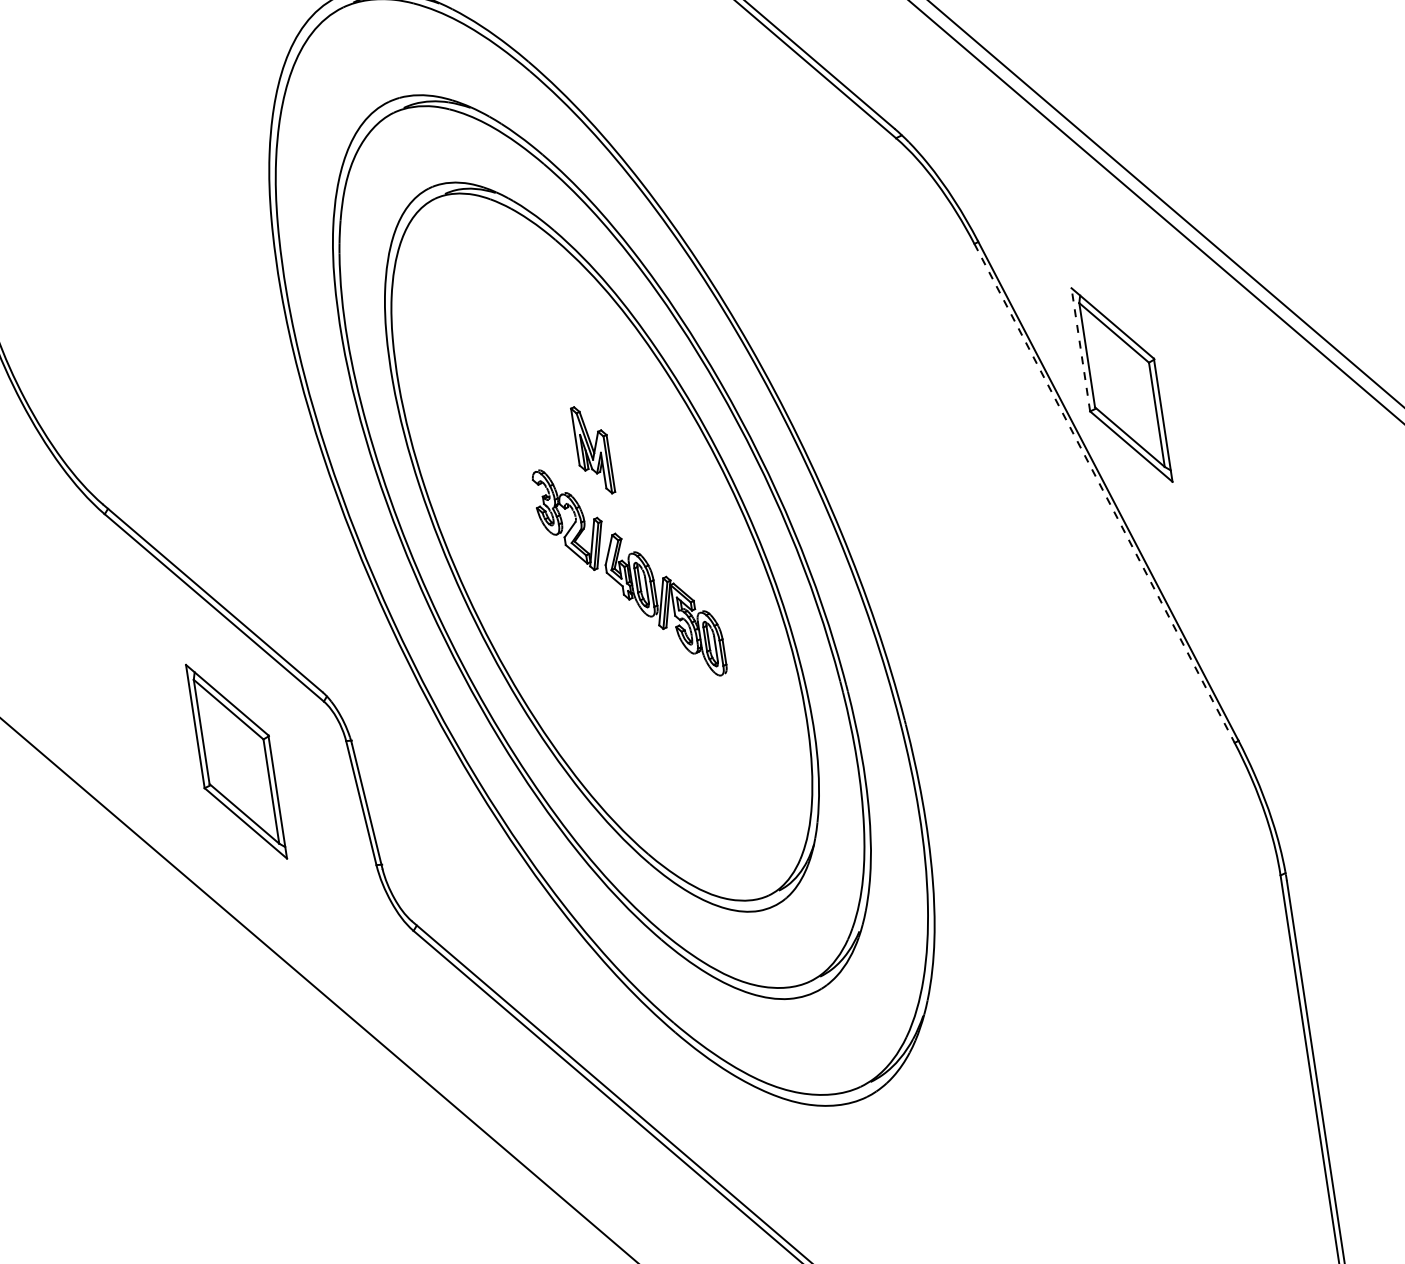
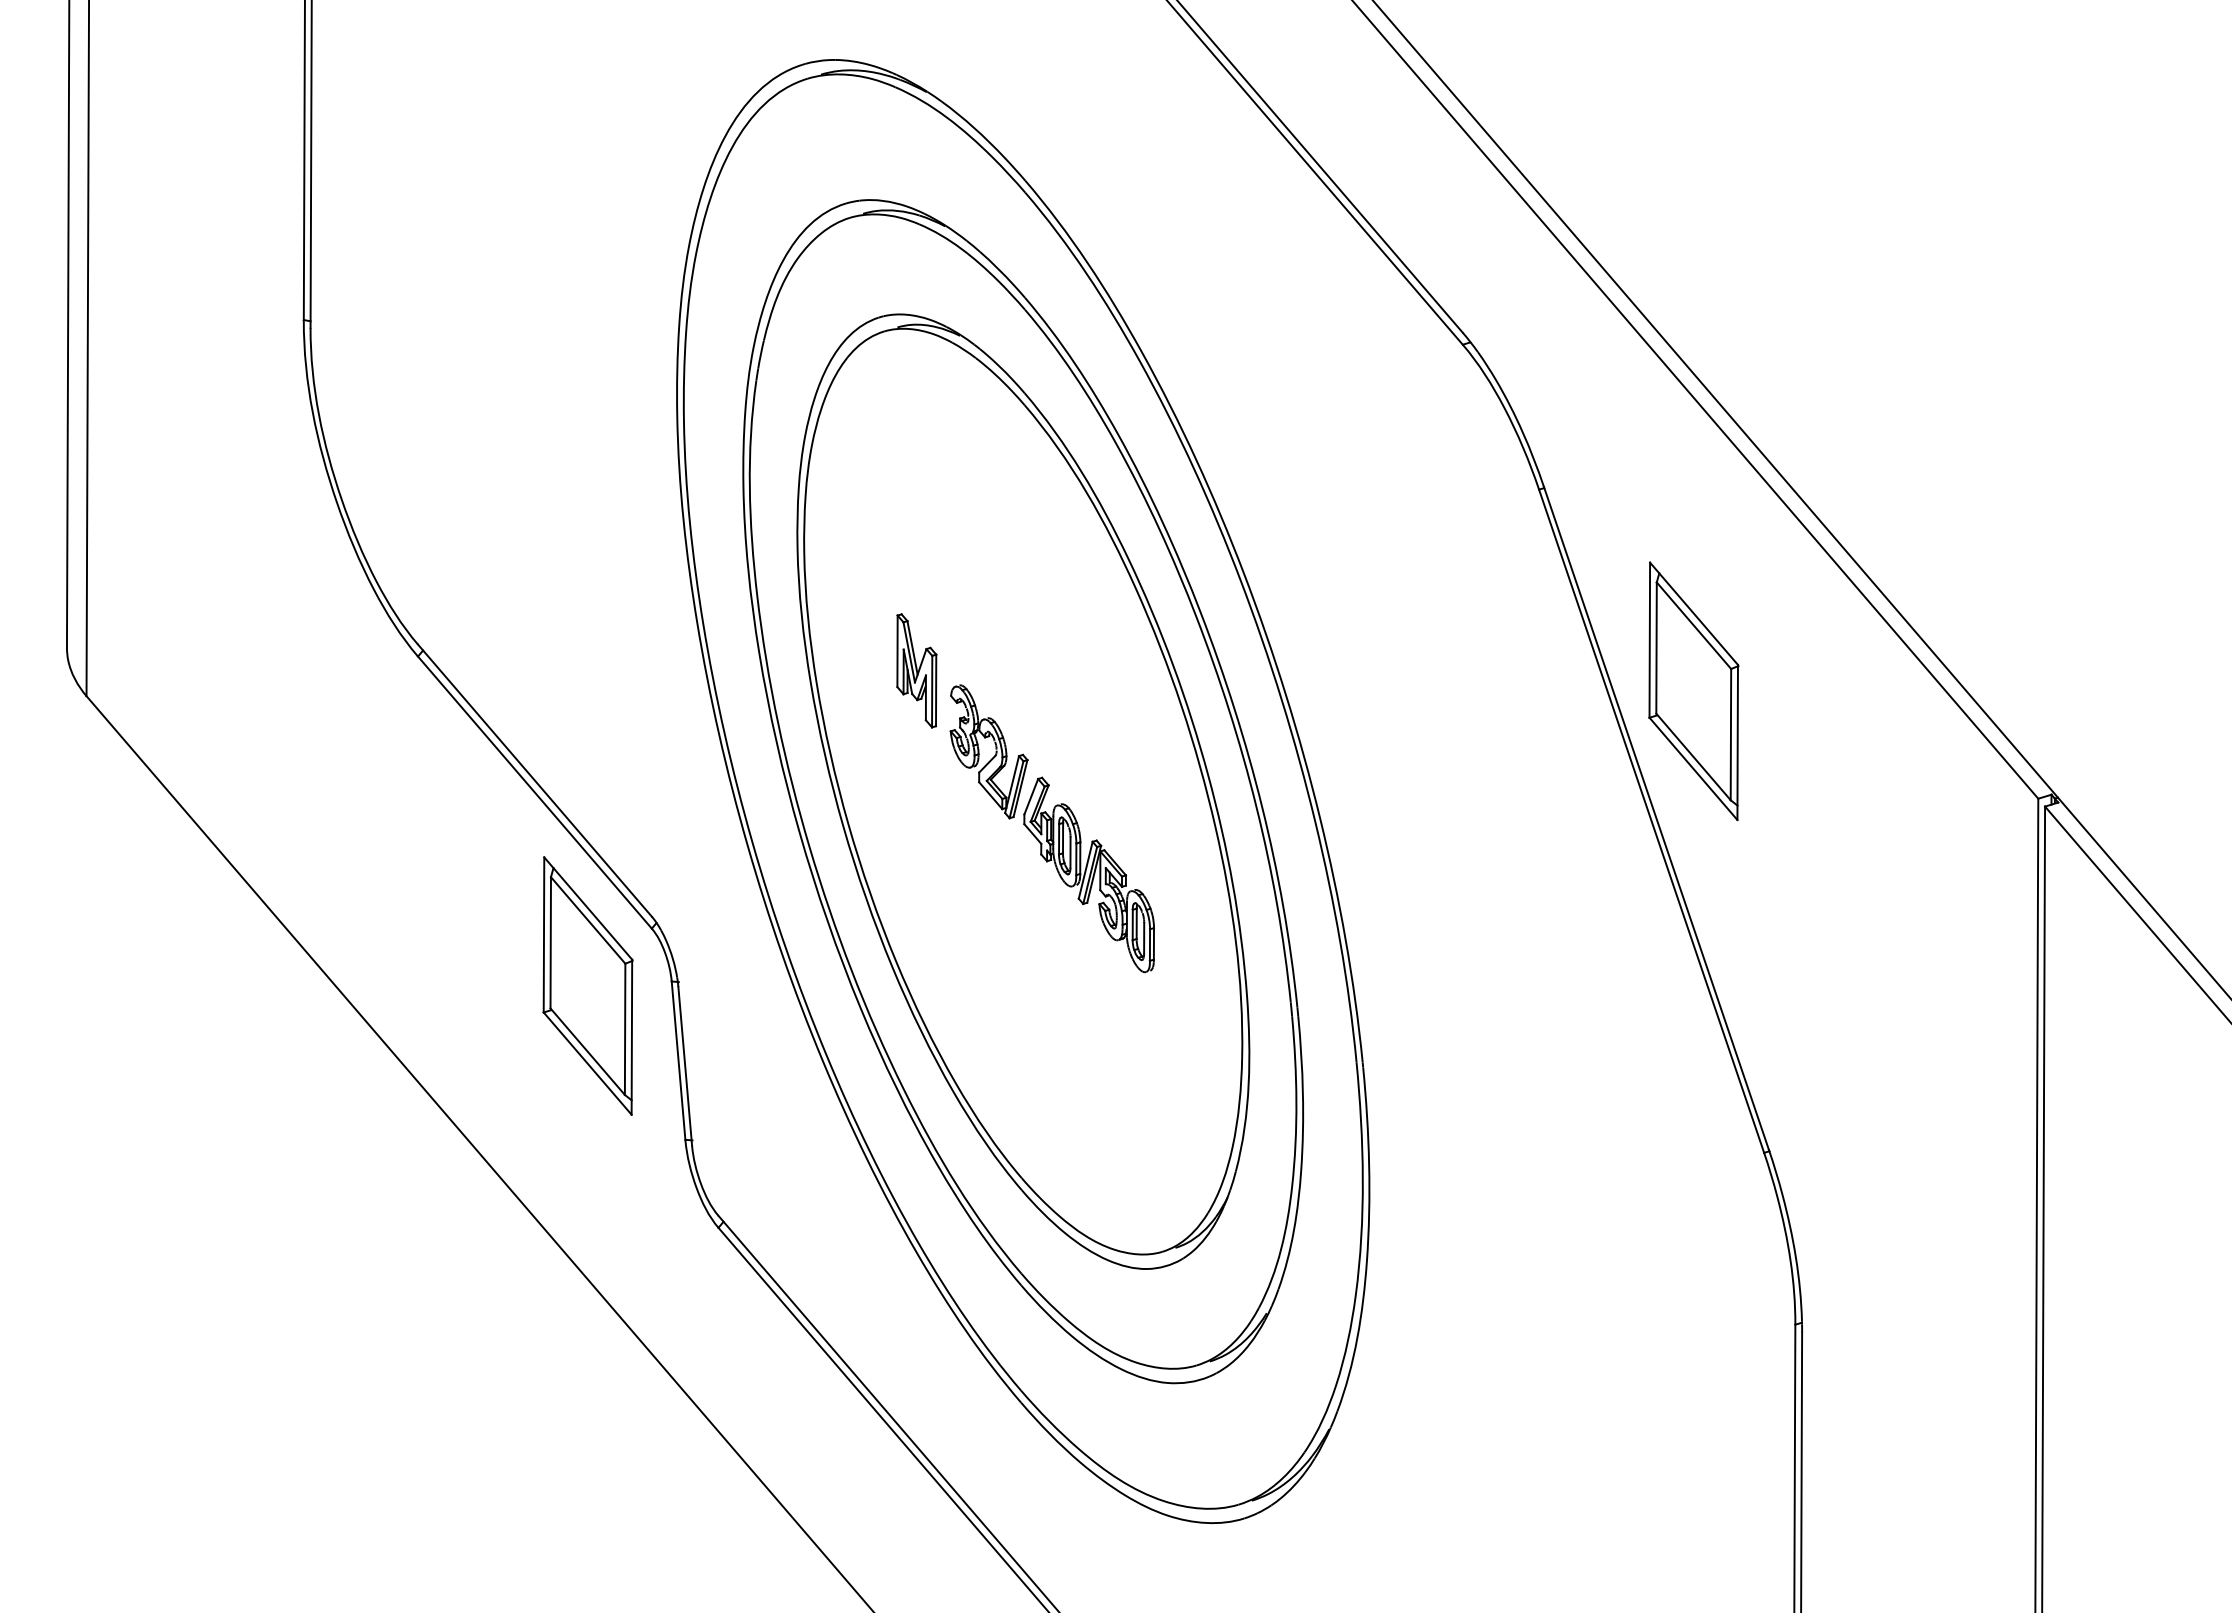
line: (1080, 350) -> (1649, 640), dashed -> solid
part: (592, 450) -> (916, 670), moved
line: (1104, 493) -> (1651, 821), dashed -> solid
part: (236, 761) -> (587, 985), moved

